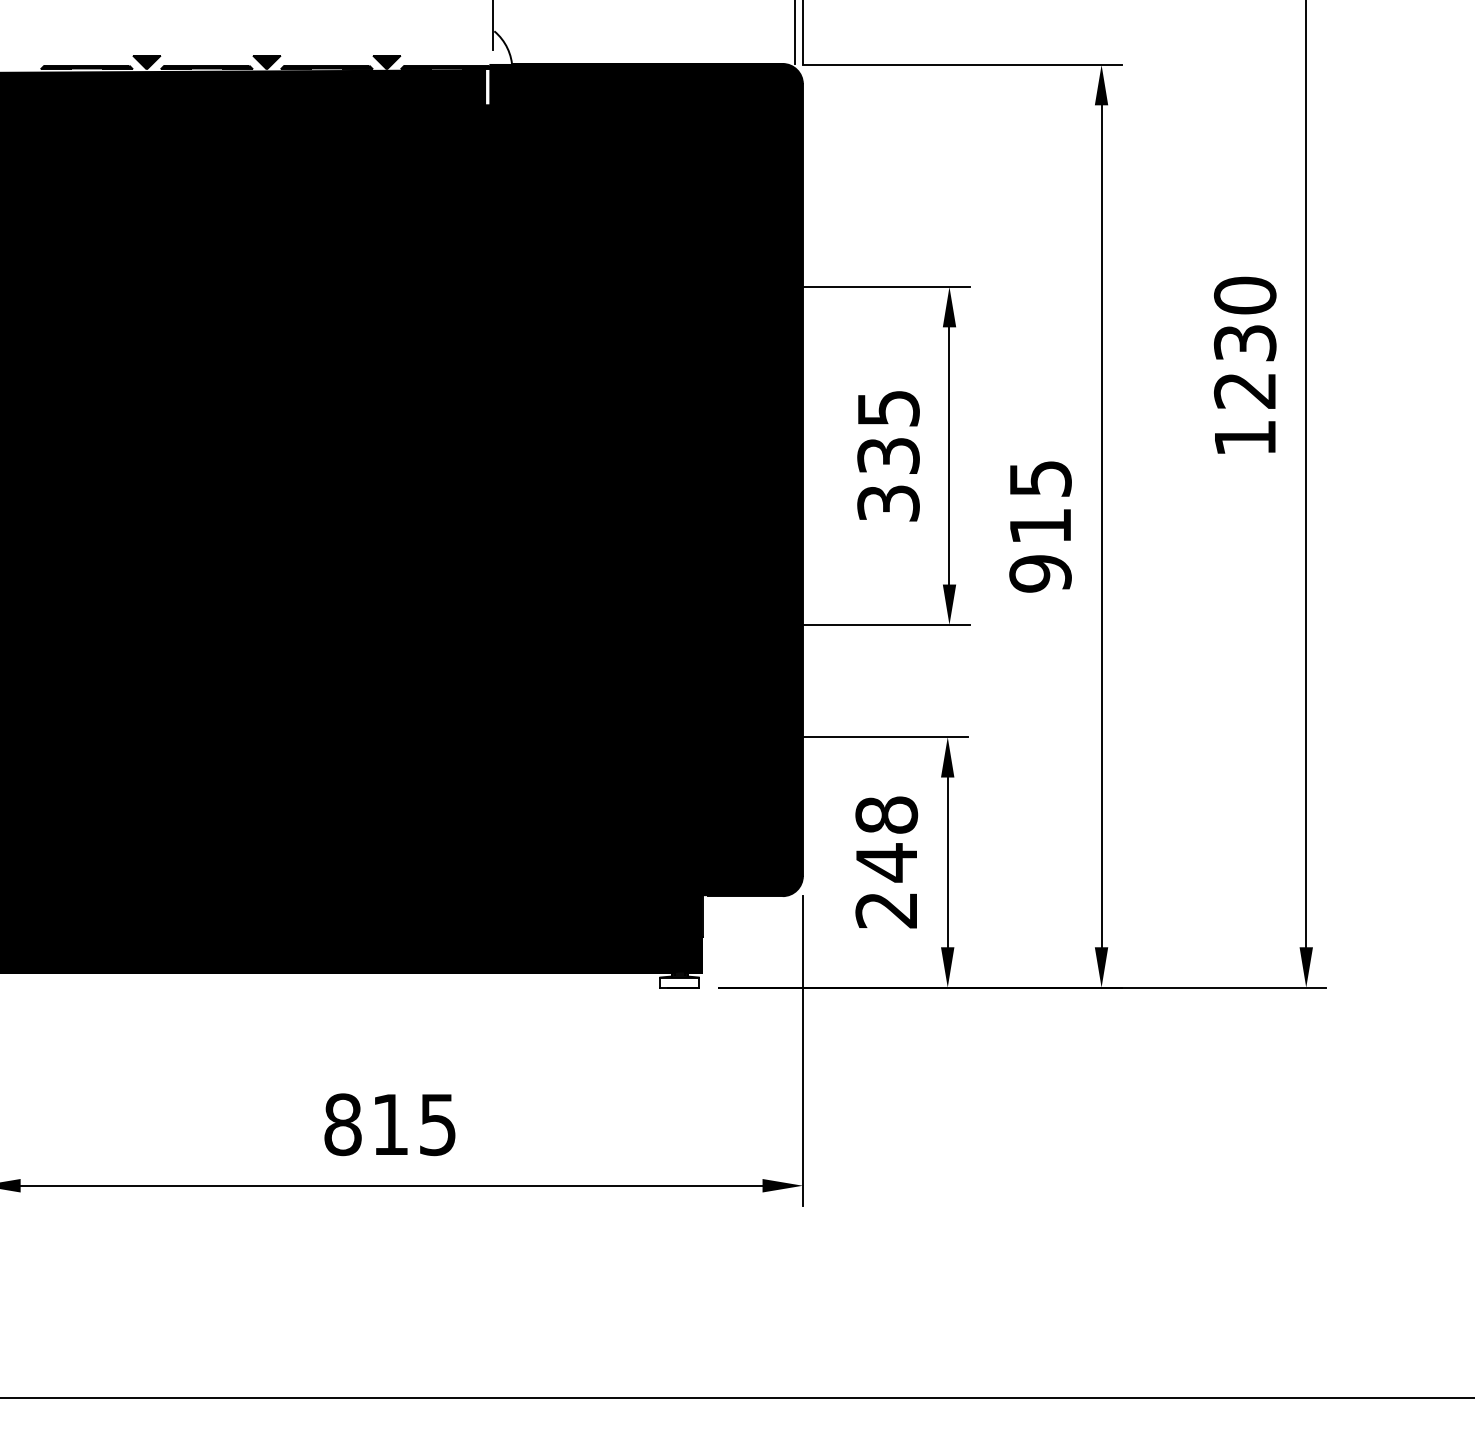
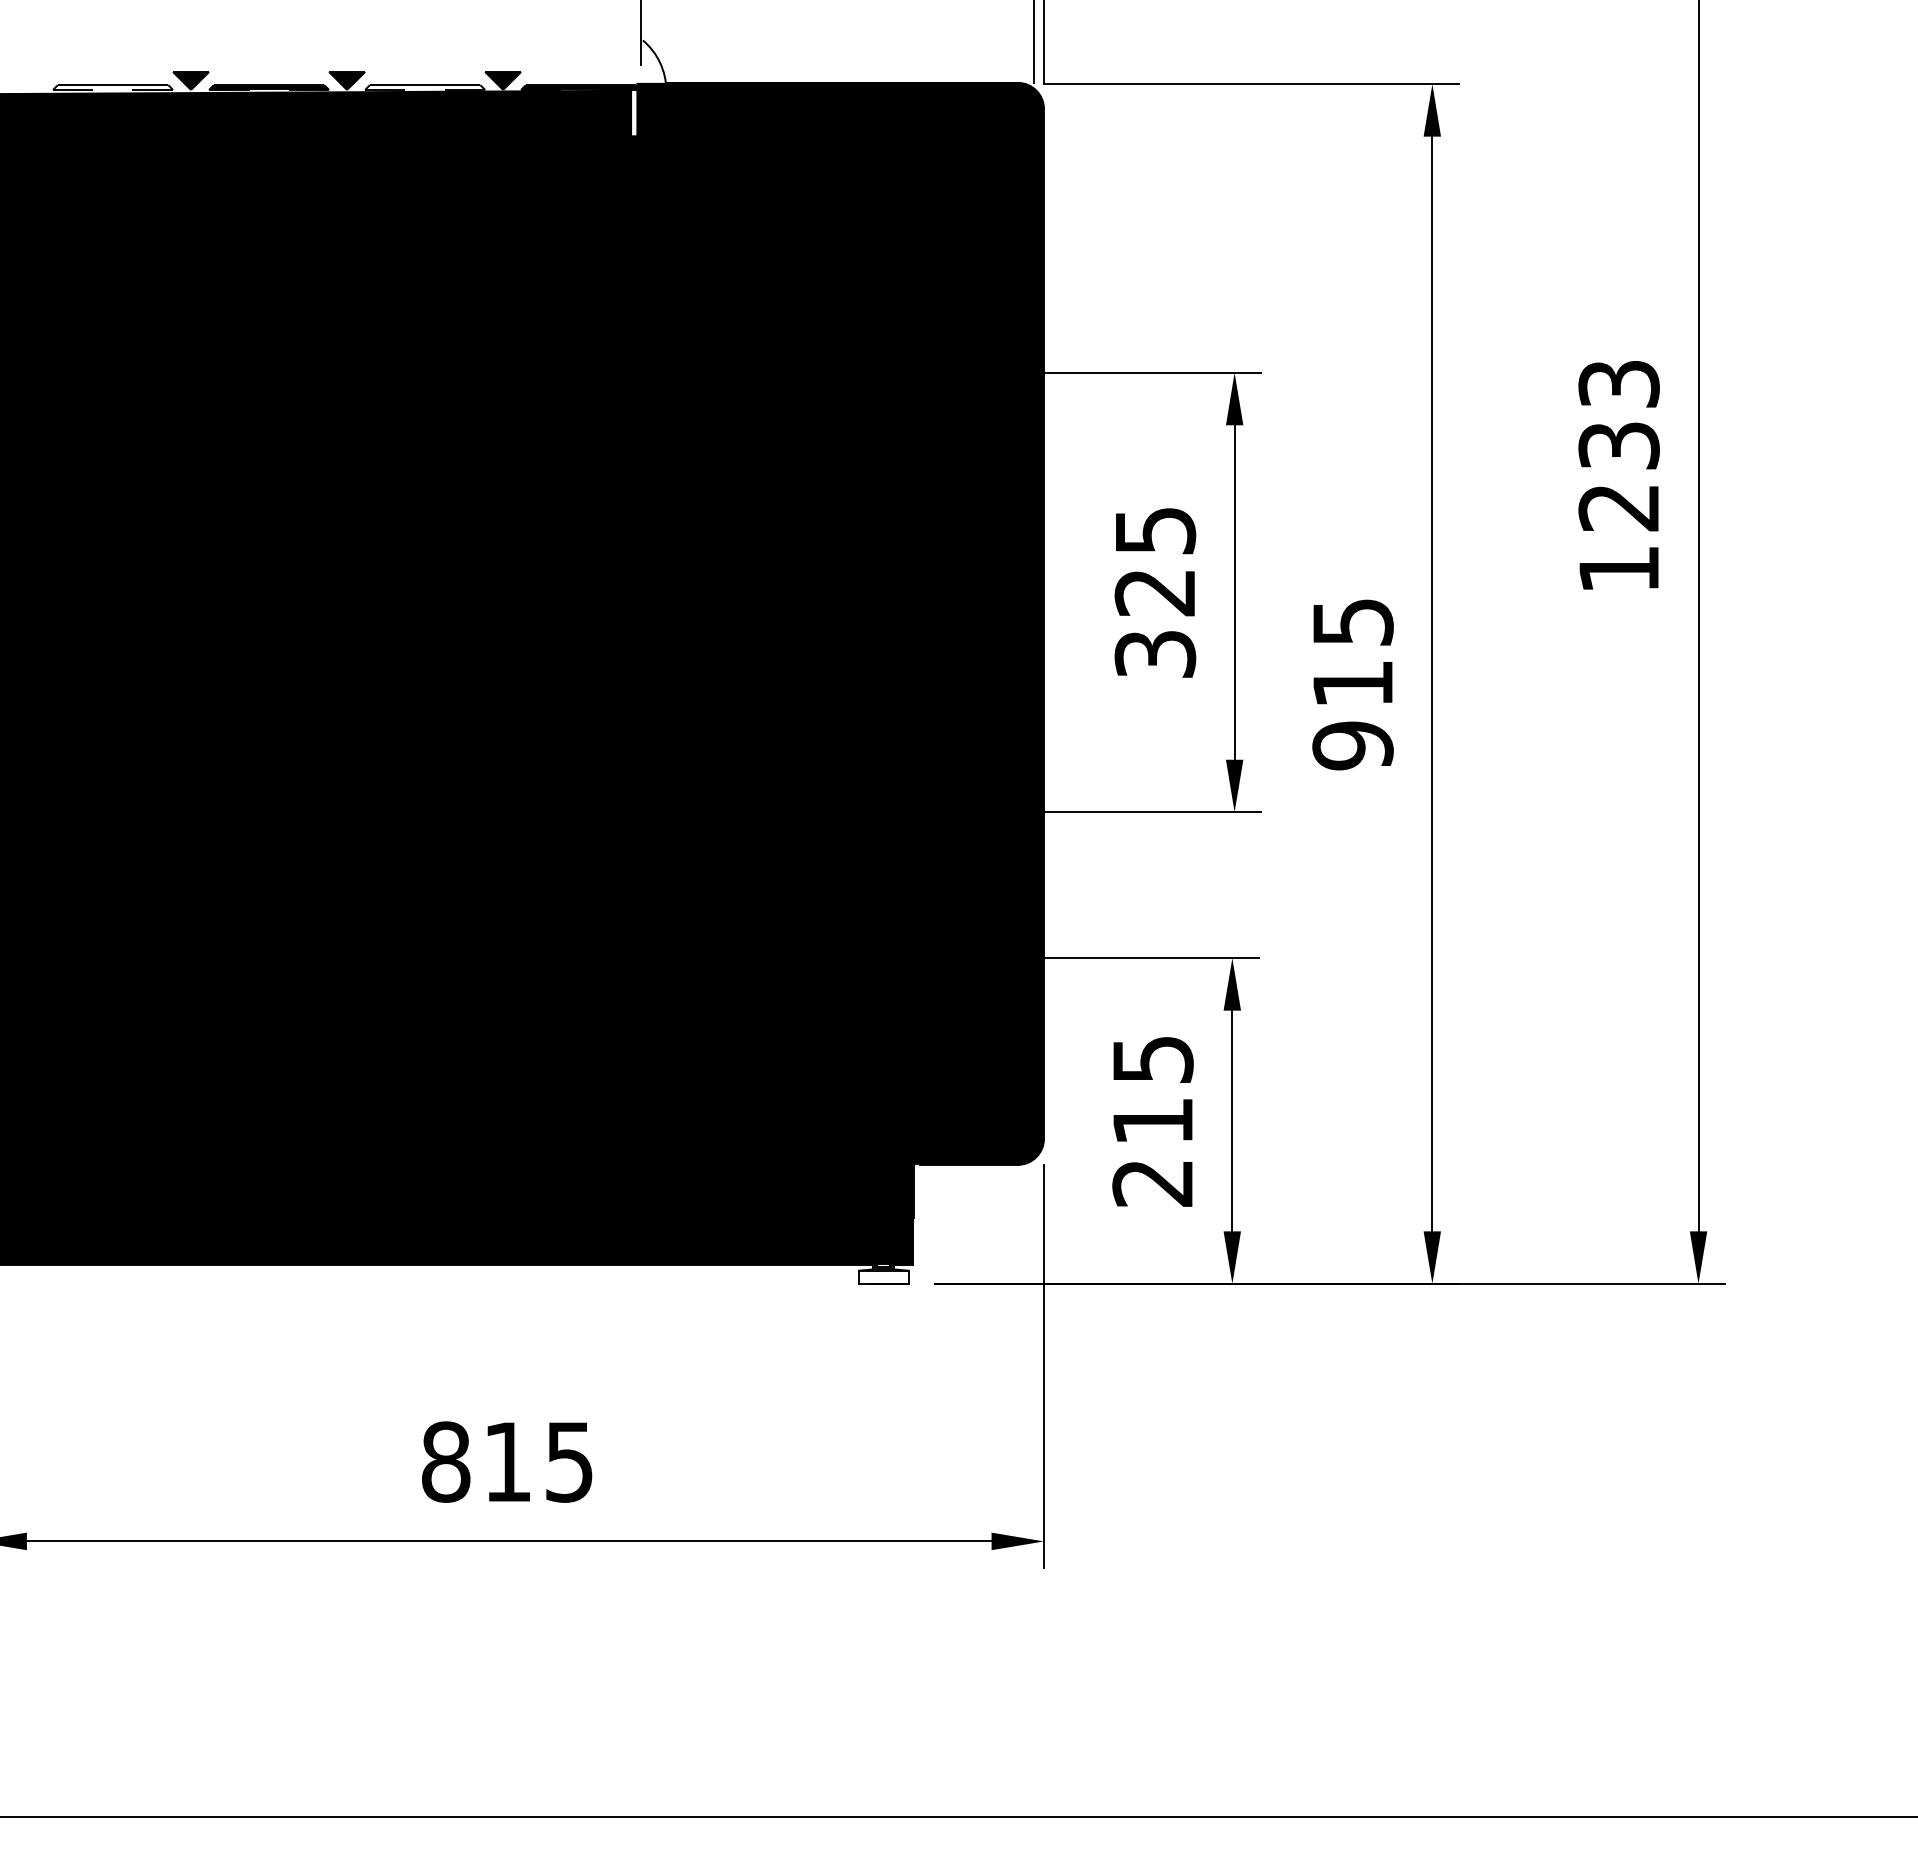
fill: (87, 67) -> (113, 87), removed
fill: (327, 67) -> (425, 87), removed
text: (1244, 295) -> (1618, 383), 1230 -> 1233
text: (888, 455) -> (1155, 592), 335 -> 325
text: (886, 839) -> (1152, 1091), 248 -> 215

